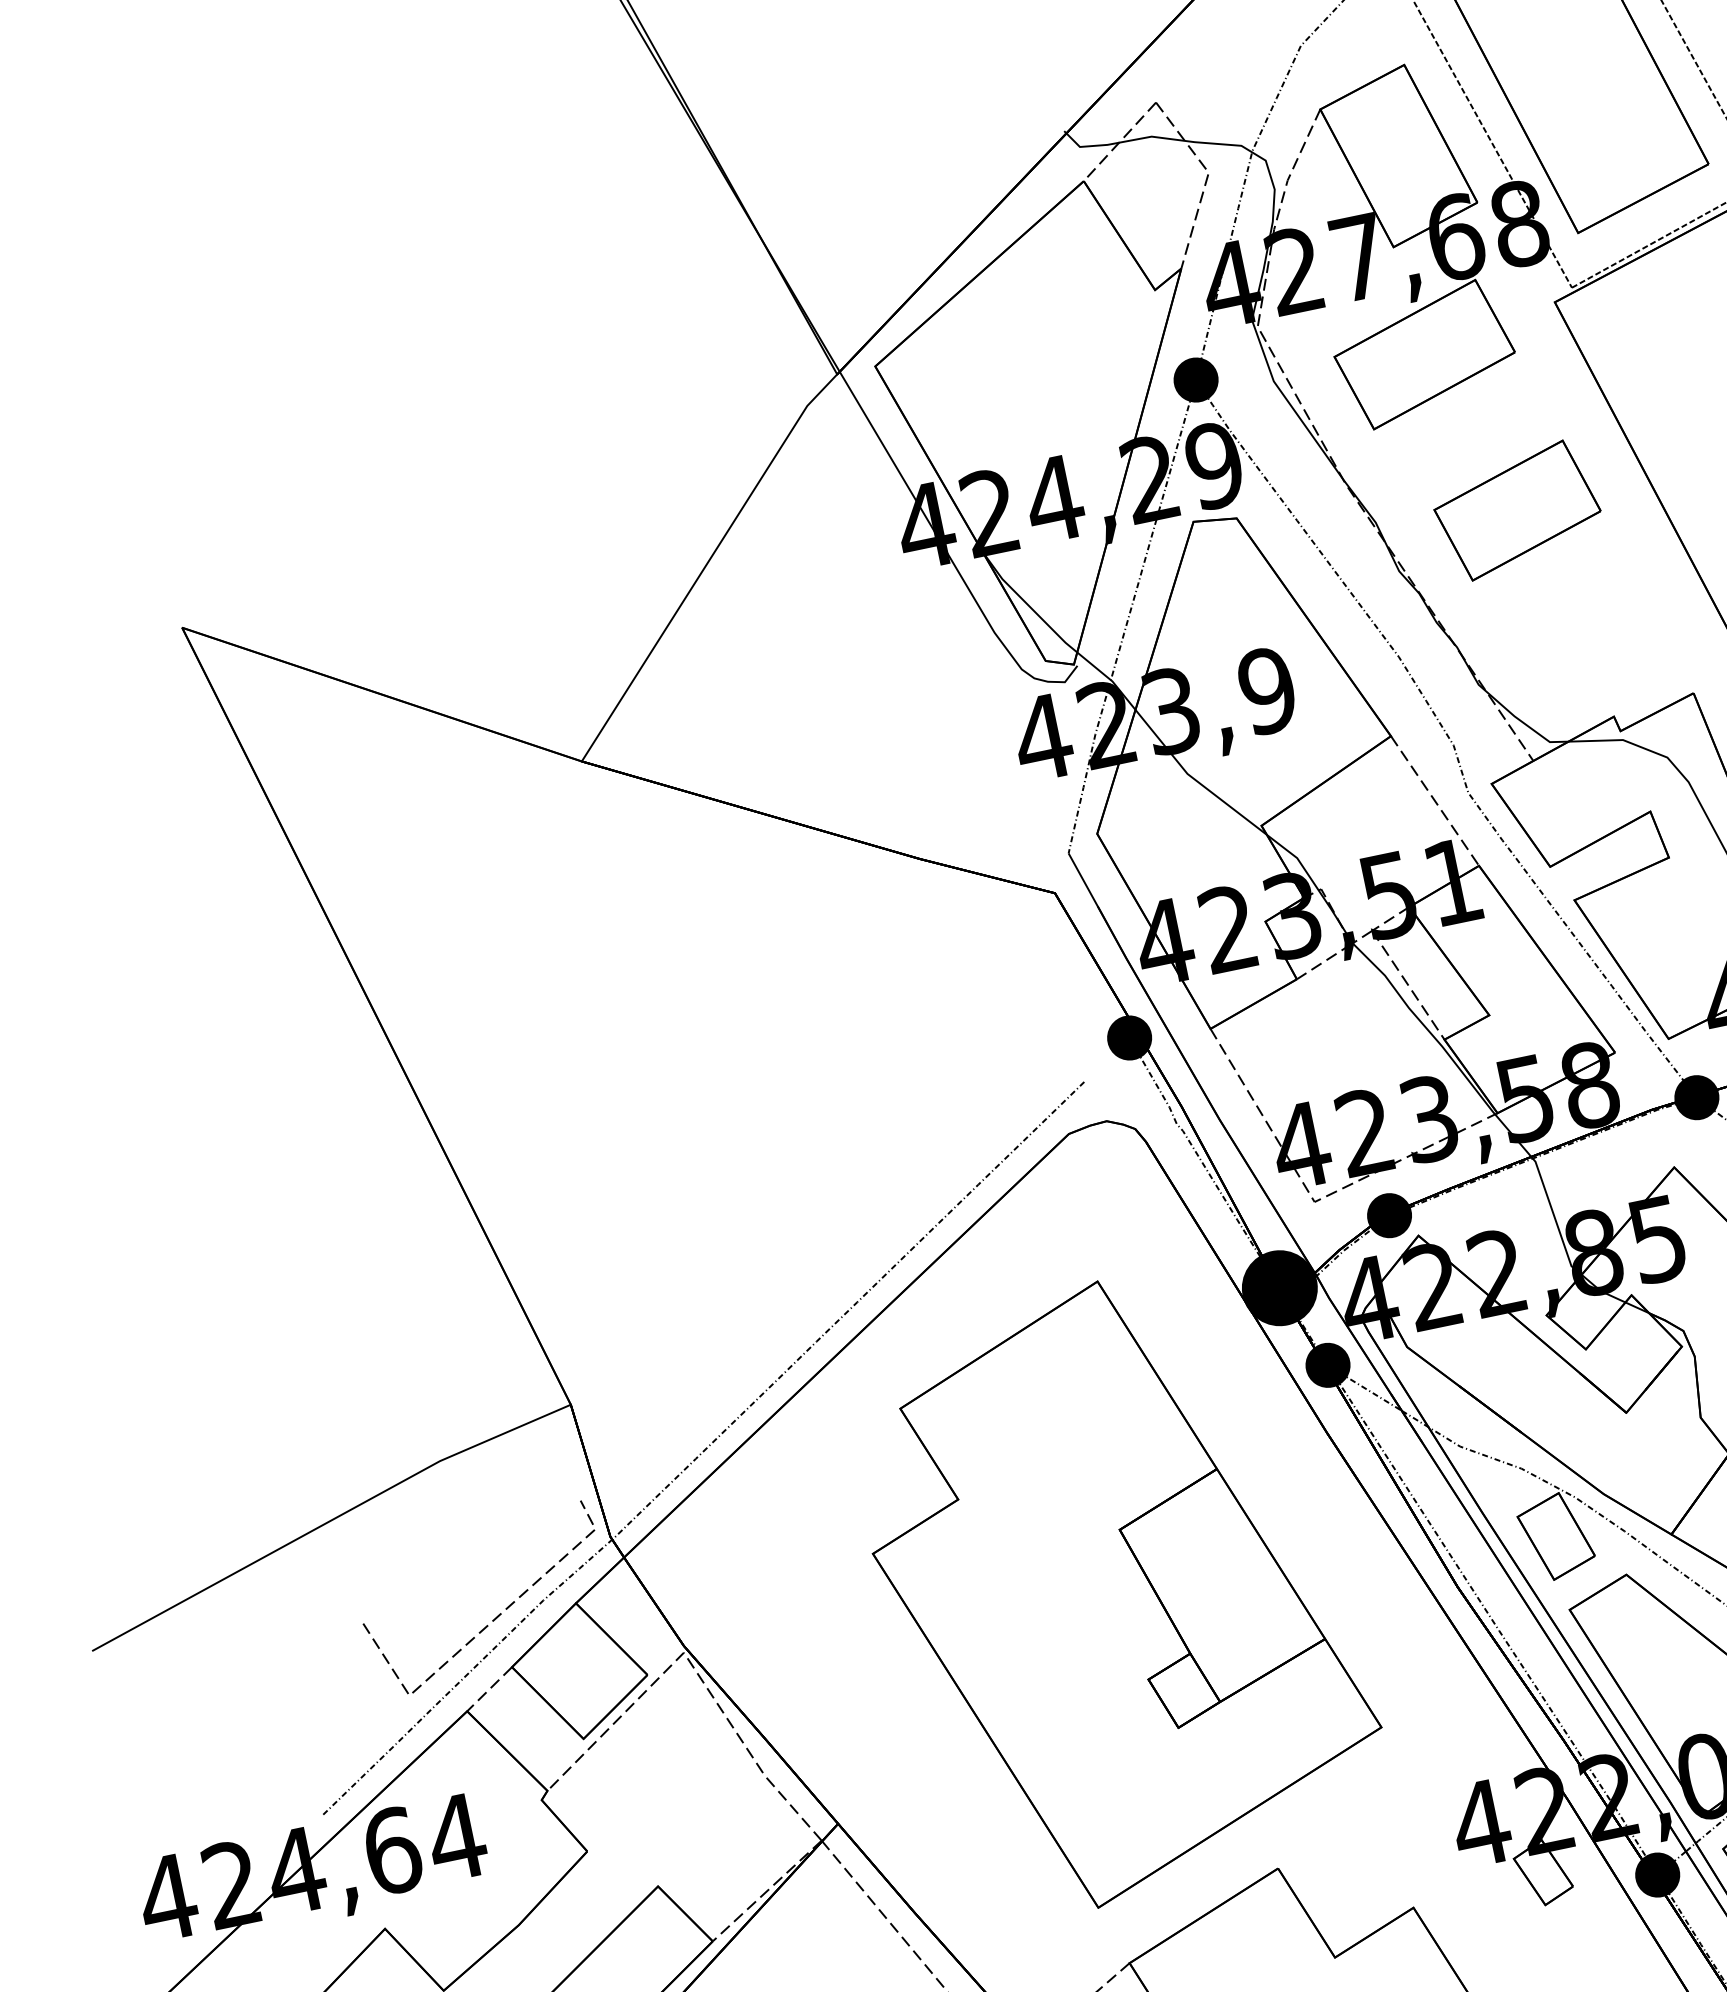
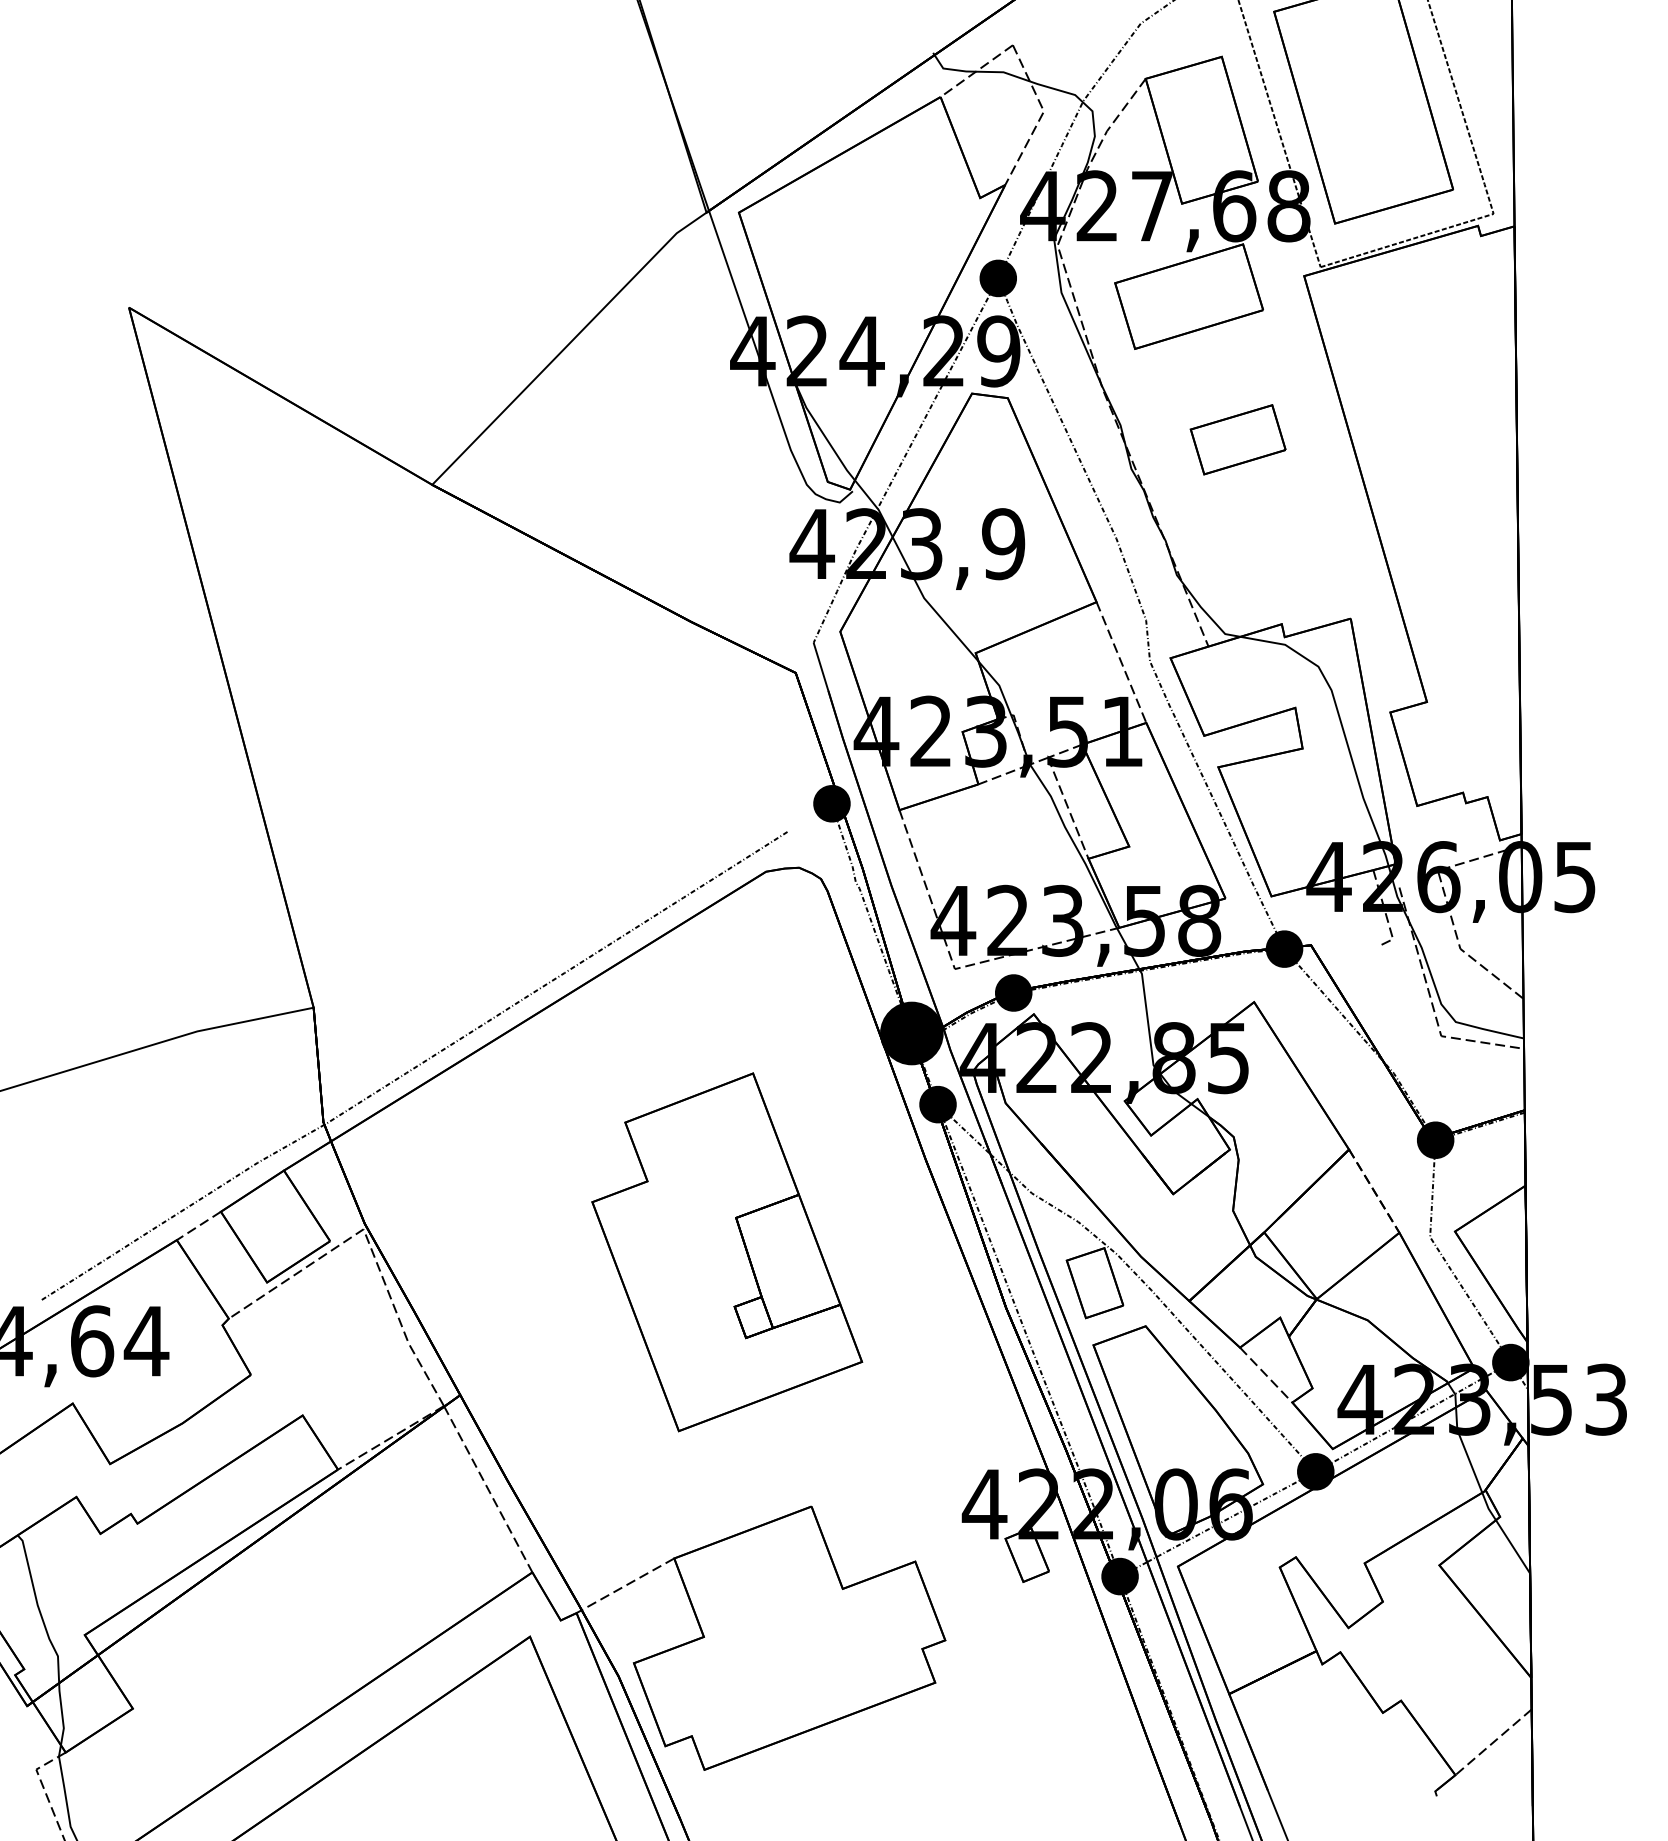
part: (1516, 510) -> (1237, 439), size x0.7
part: (1115, 1589) -> (726, 1251), size x0.7
line: (495, 1616) -> (216, 1167), removed

